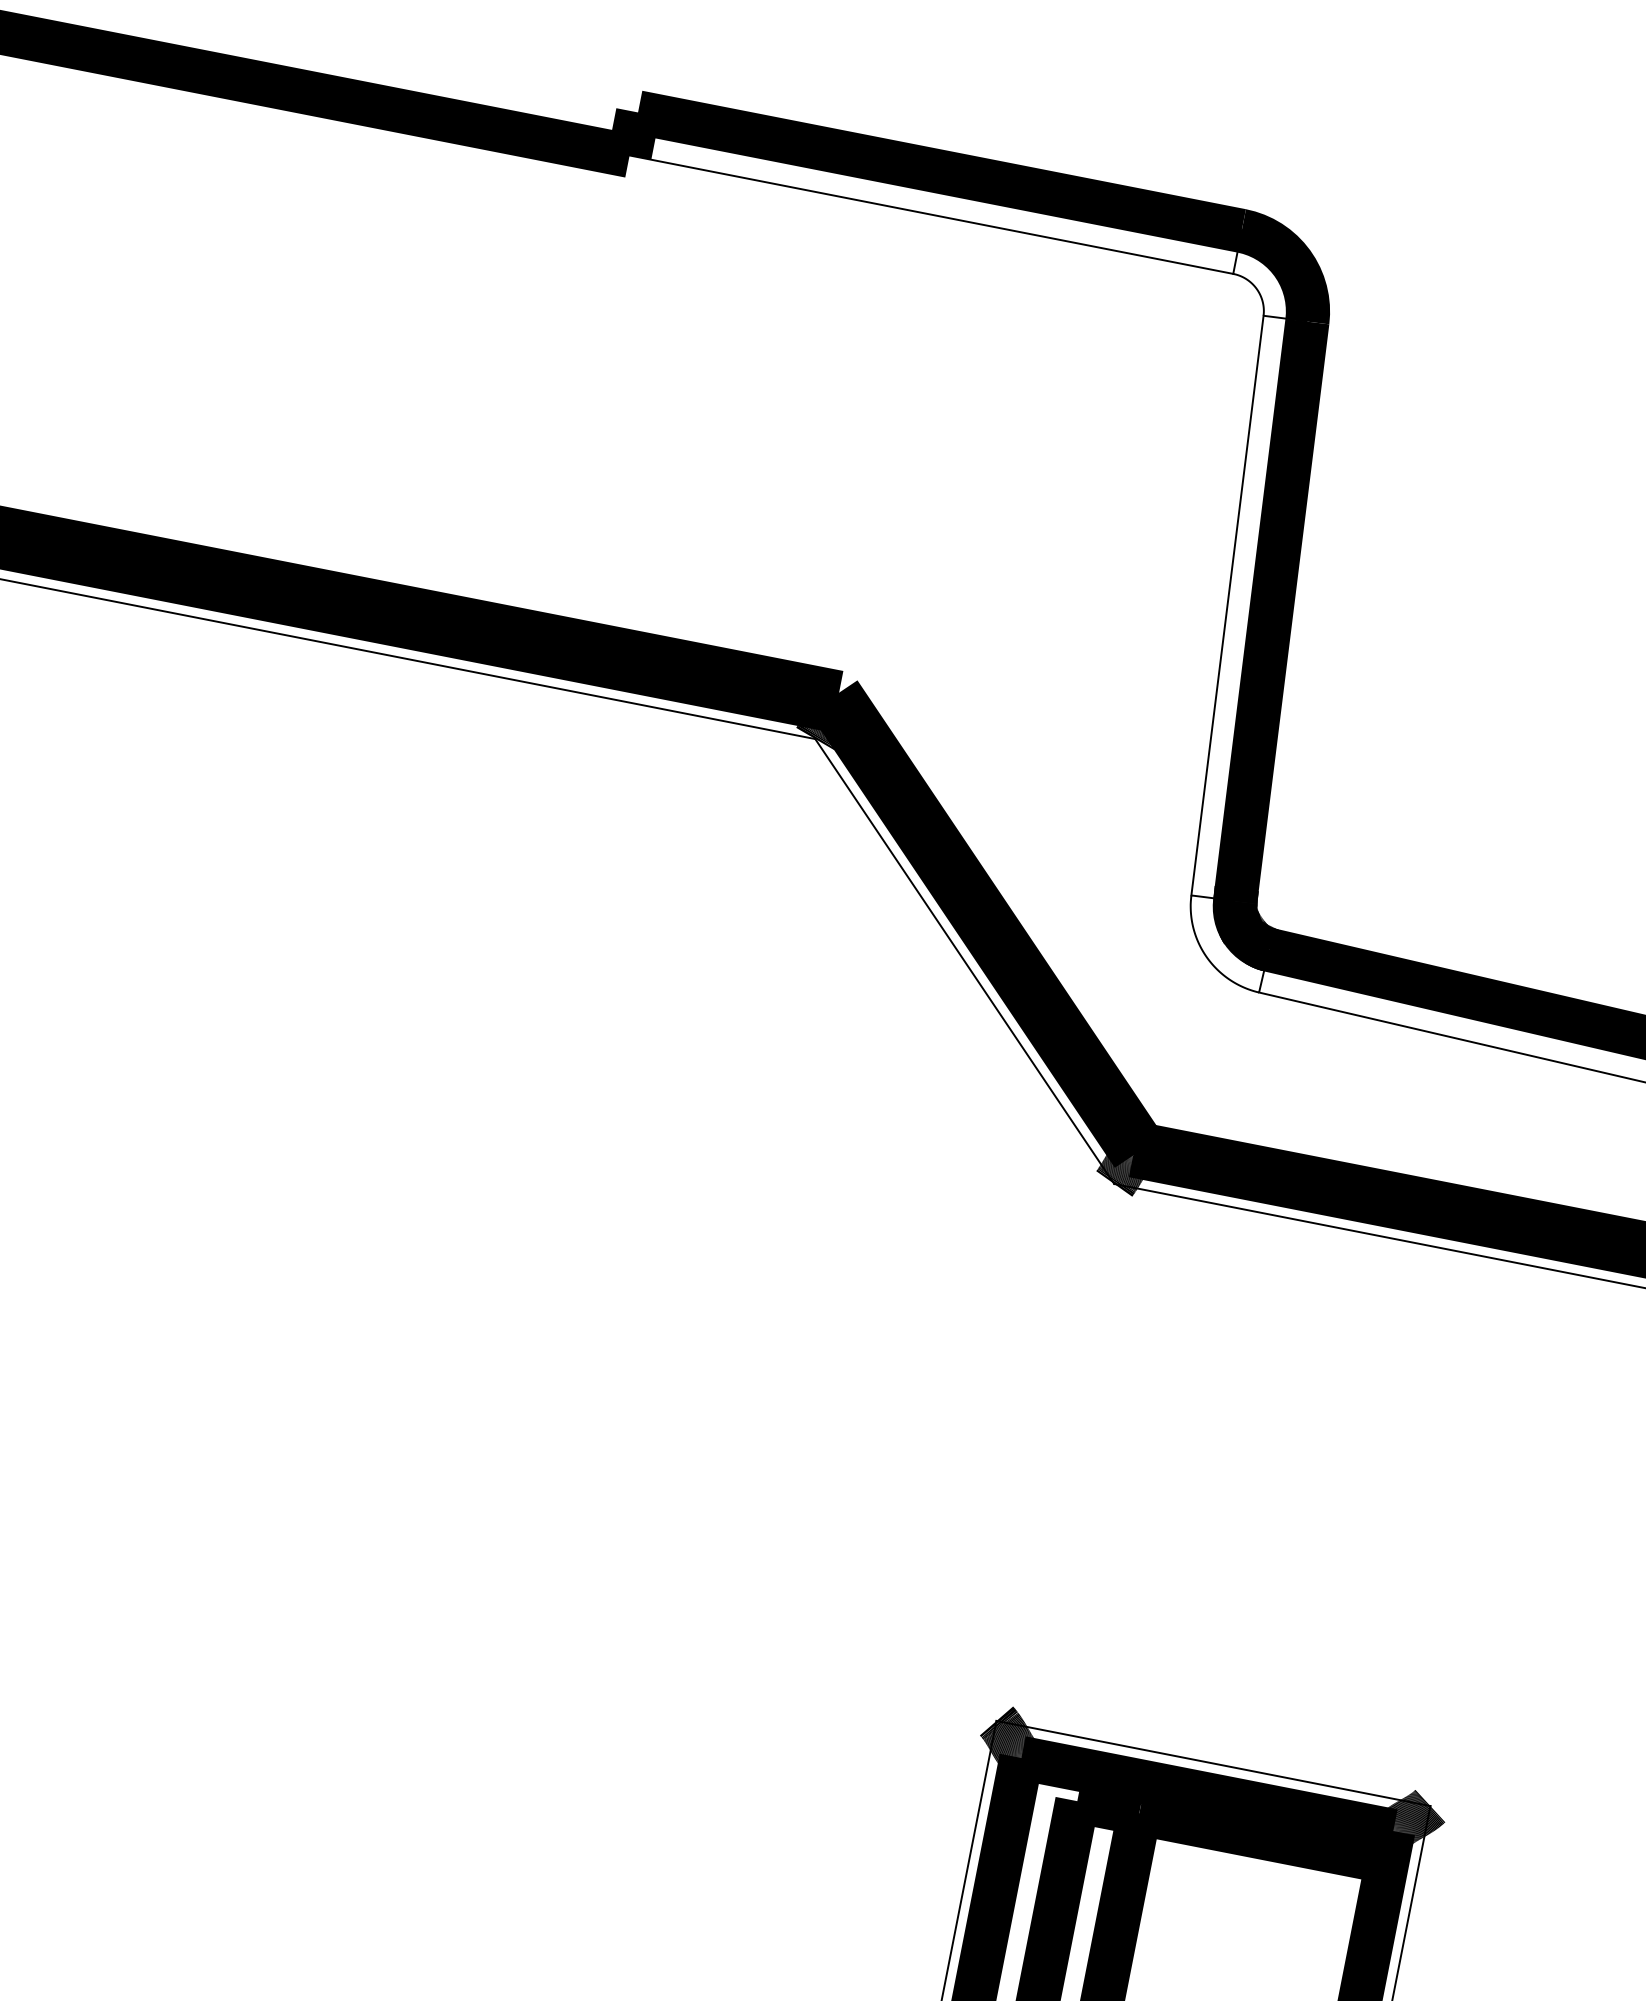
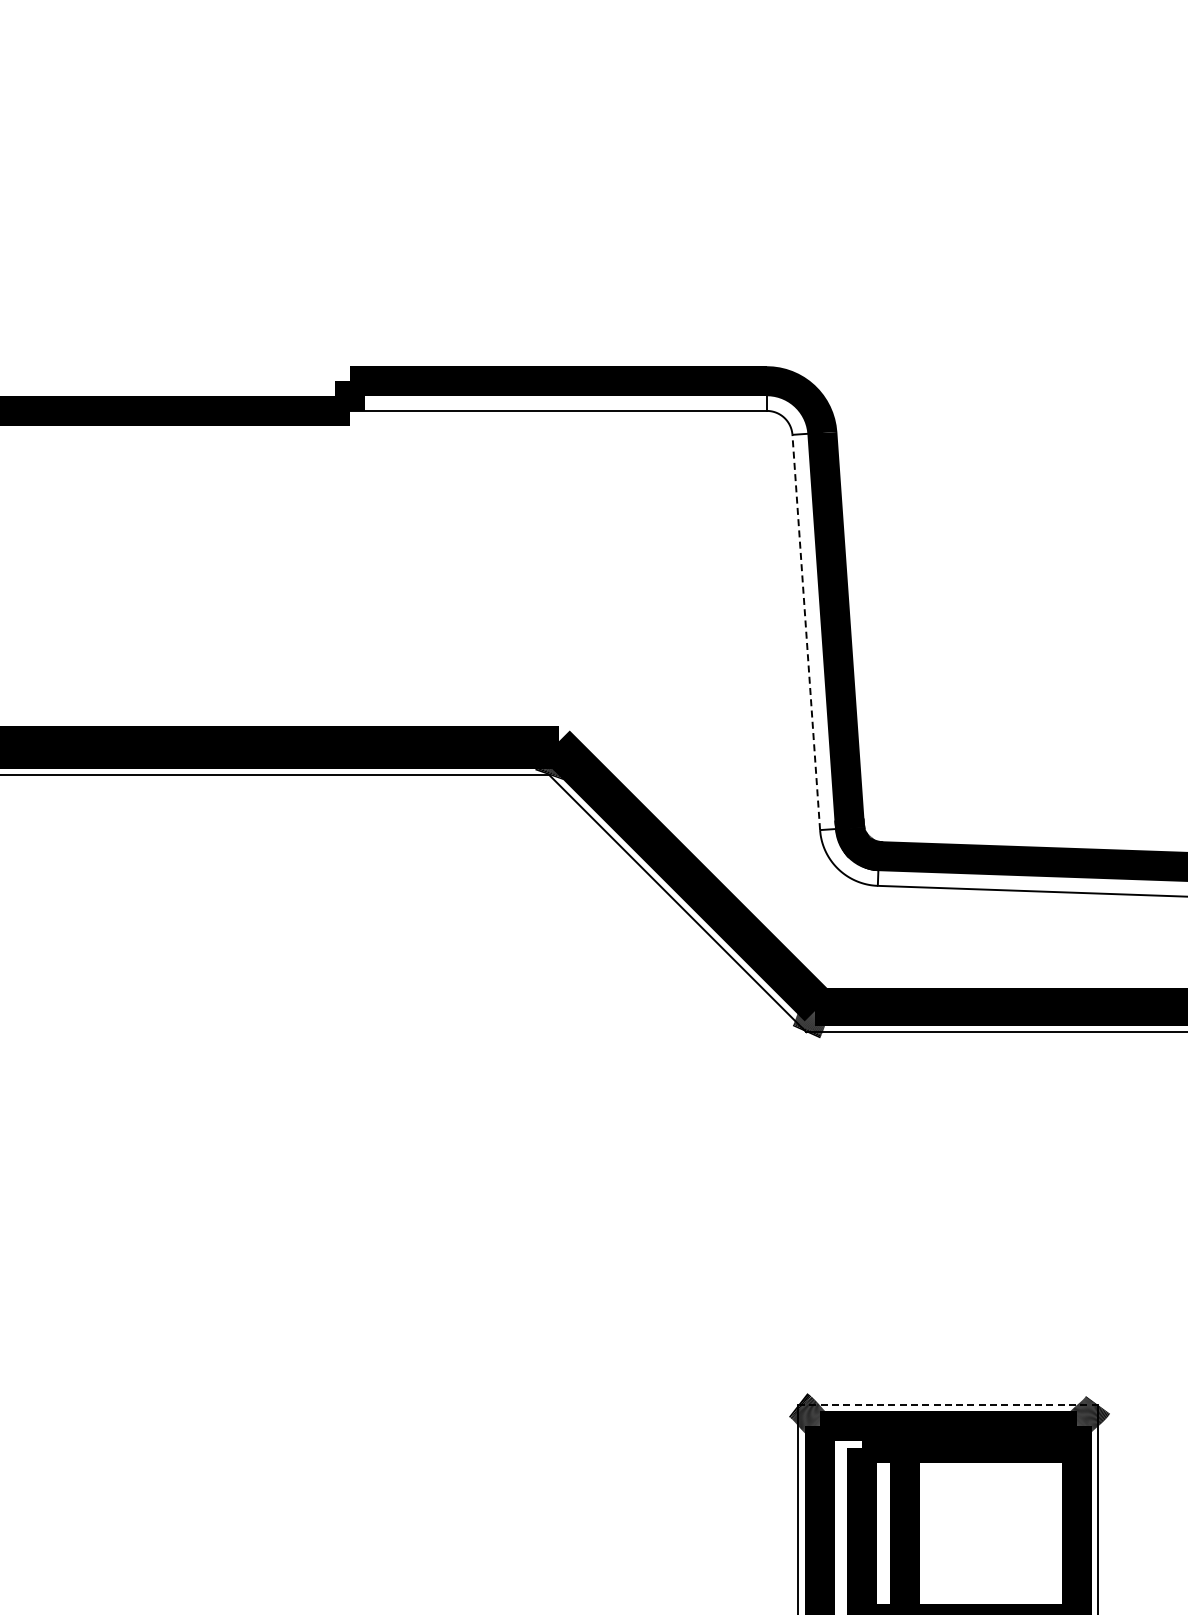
line: (1228, 604) -> (806, 631), solid -> dashed
line: (1214, 1762) -> (948, 1404), solid -> dashed

